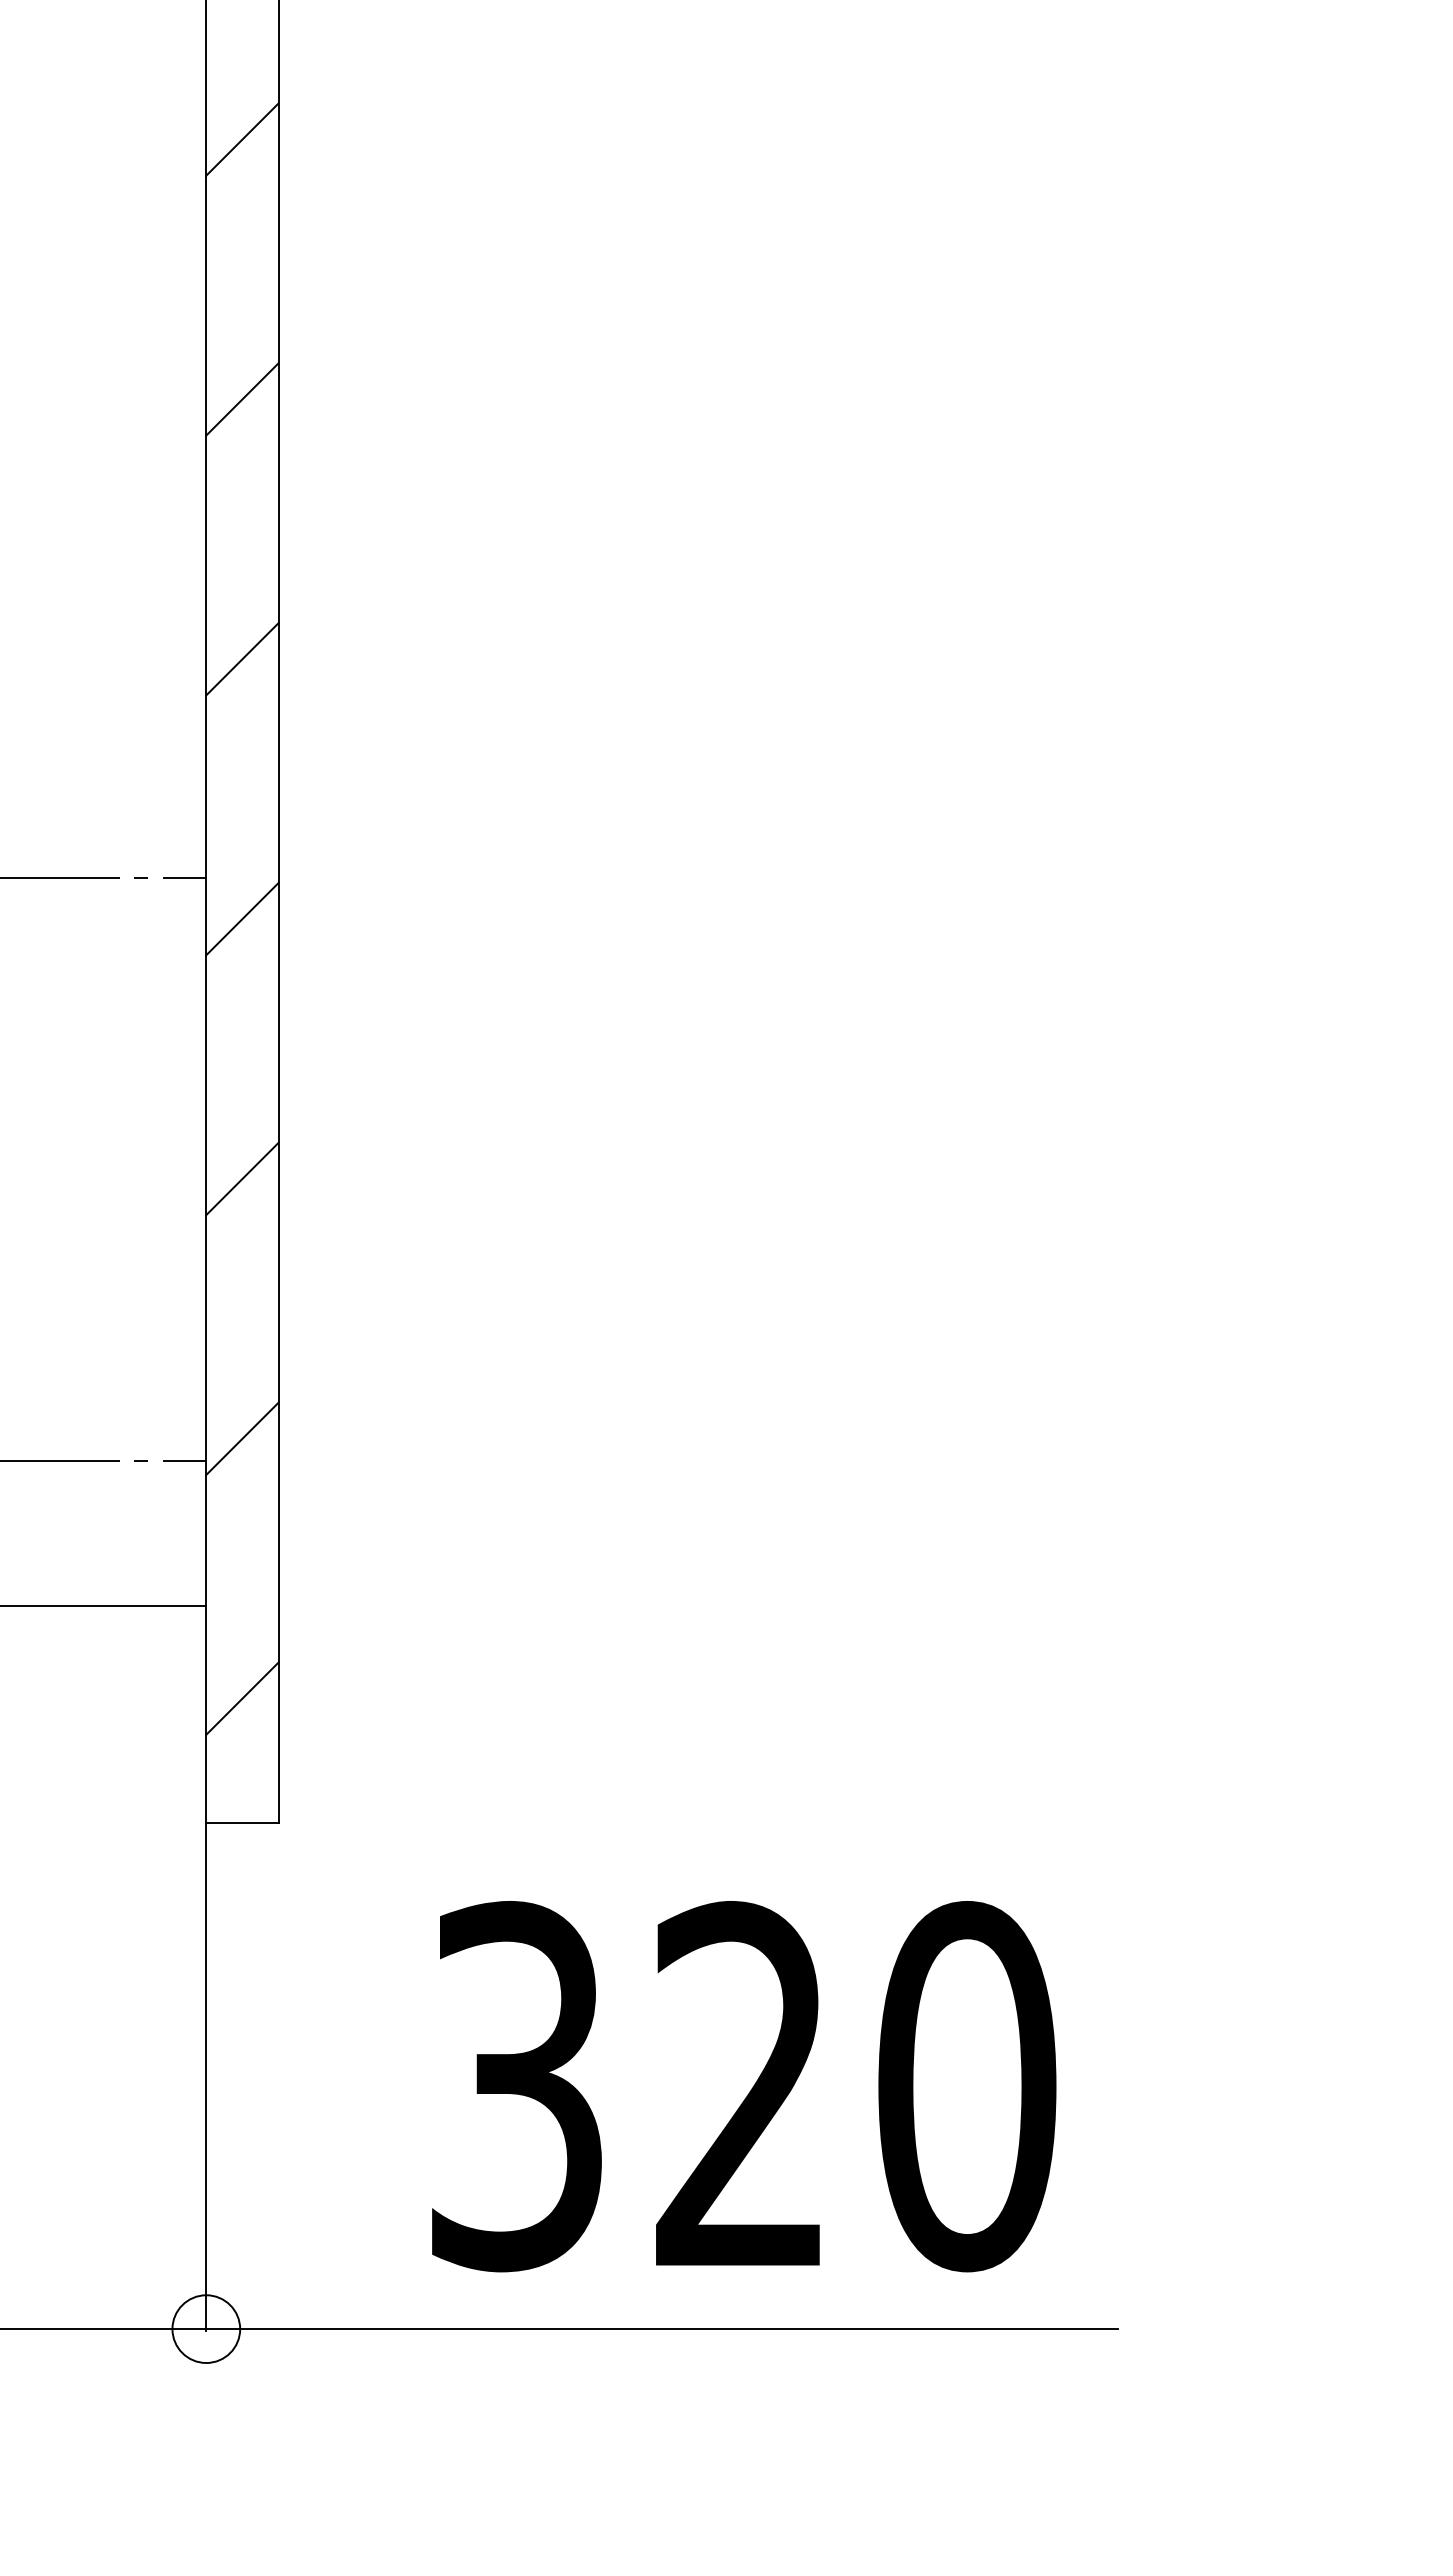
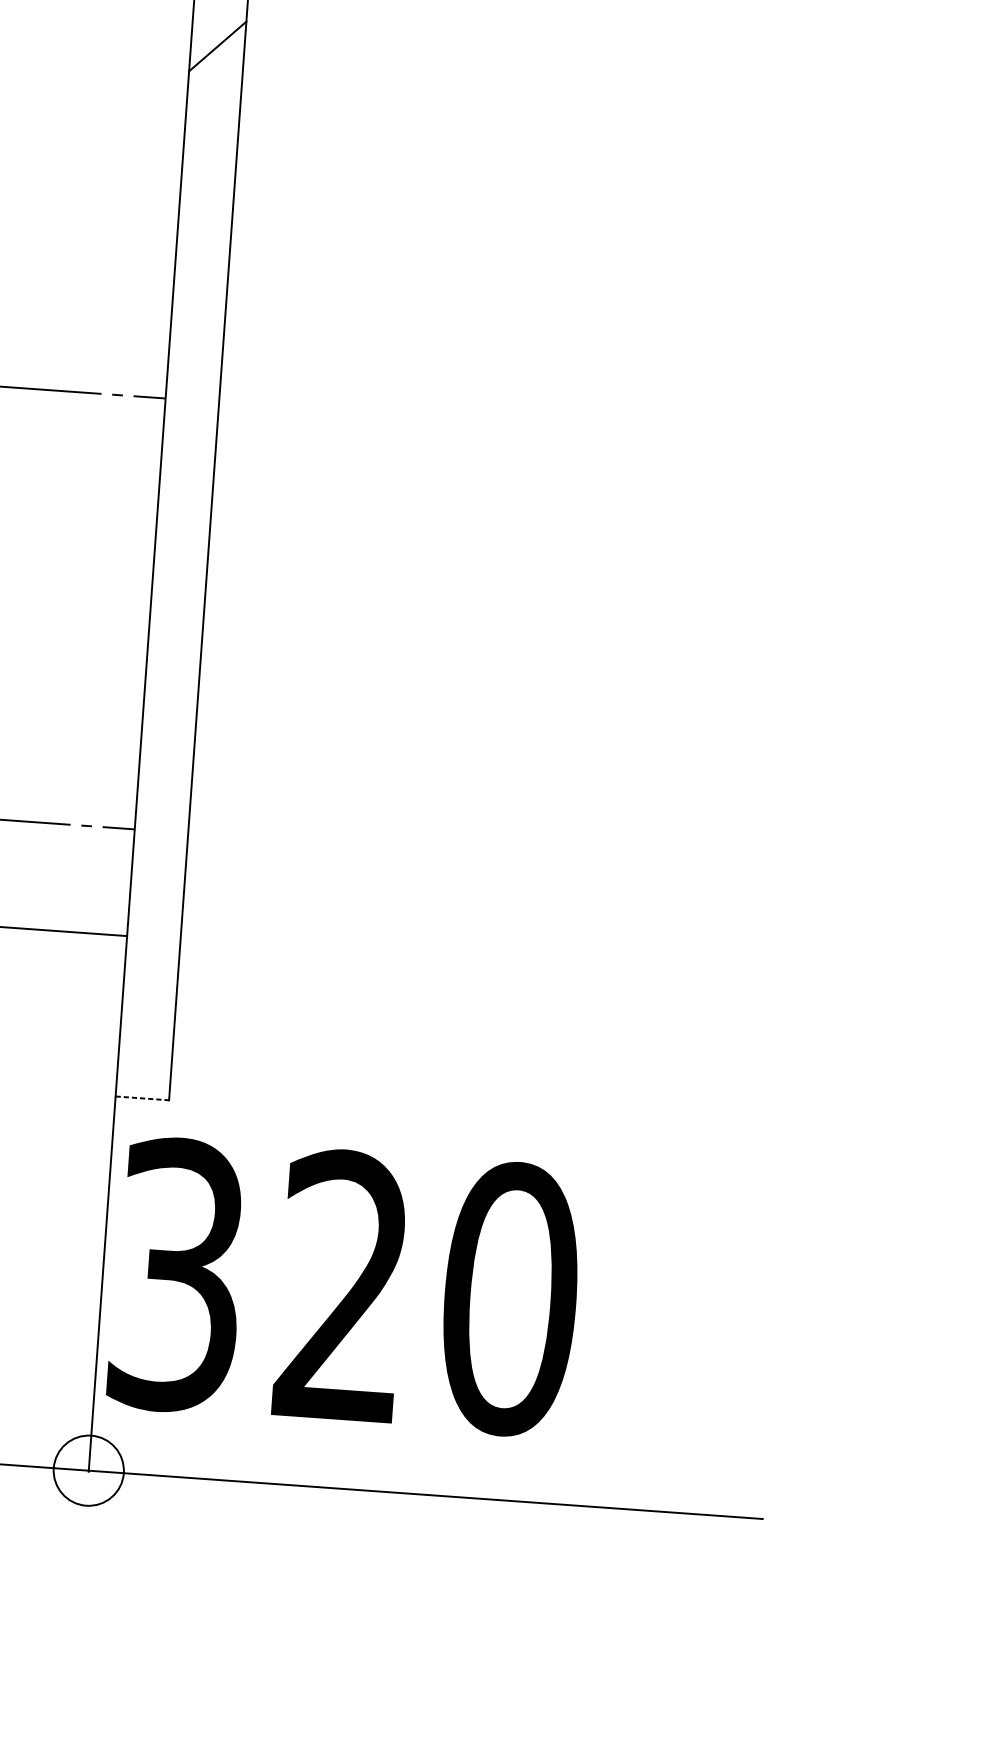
line: (242, 659) -> (203, 238), removed
line: (242, 918) -> (190, 430), removed
line: (242, 1178) -> (176, 622), removed
line: (242, 1438) -> (162, 814), removed
line: (242, 1698) -> (148, 1006), removed
line: (242, 1822) -> (142, 1098), solid -> dashed
text: (744, 2086) -> (345, 1287), moved
circle: (206, 2328) -> (88, 1470), size x1.4

